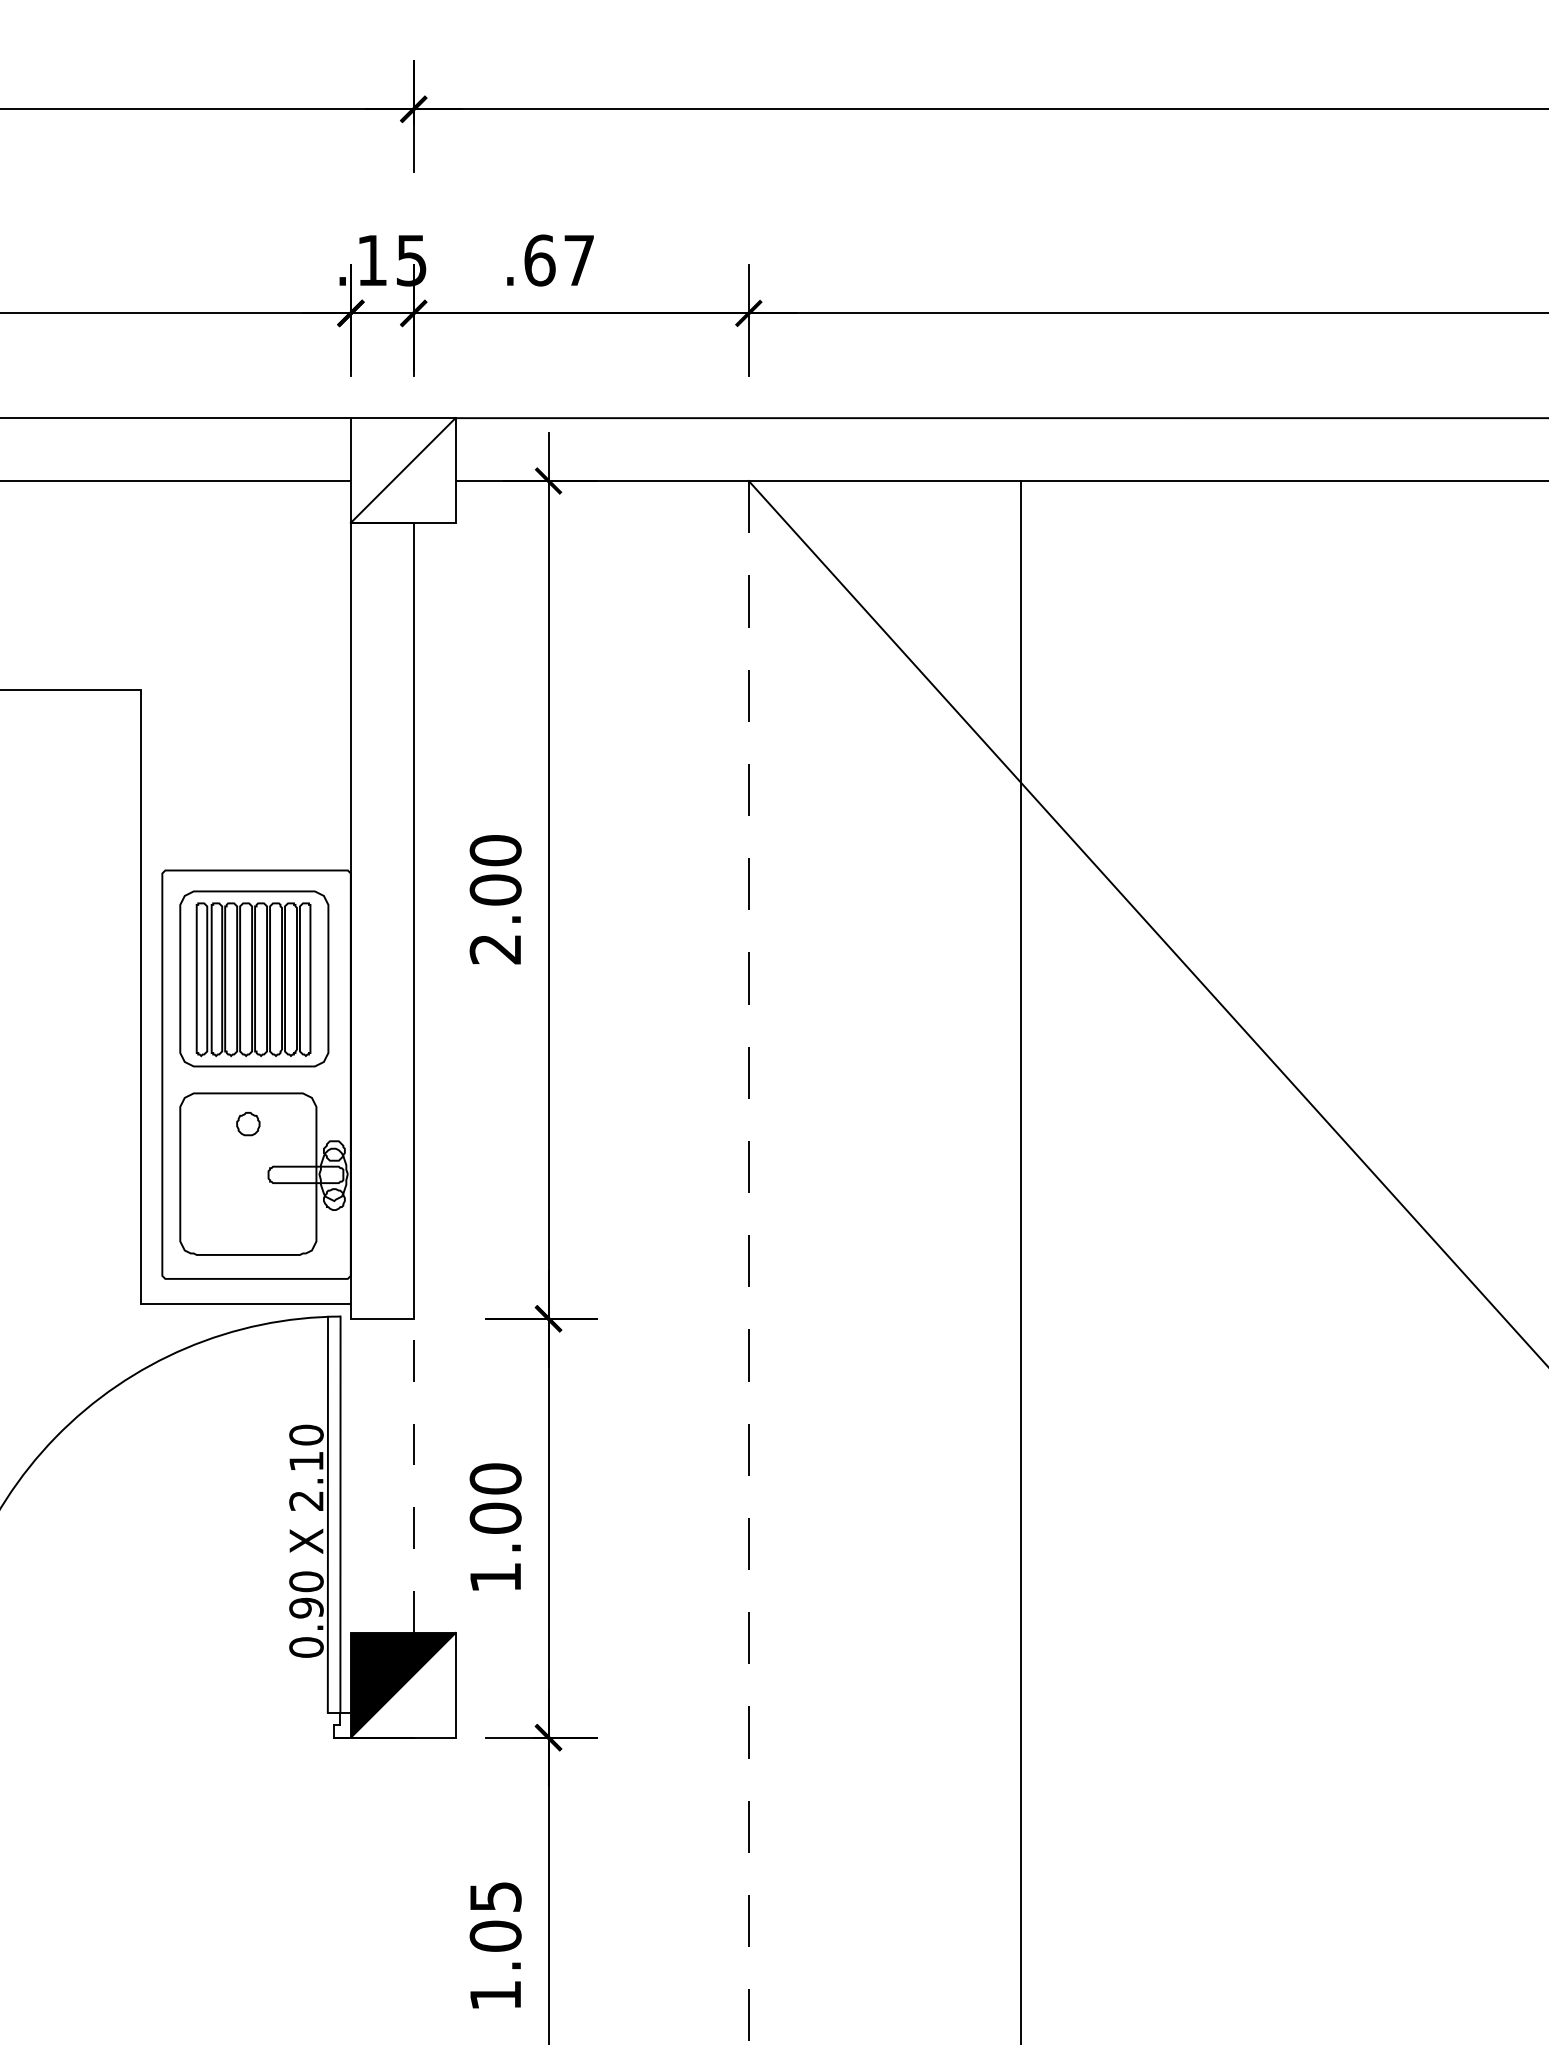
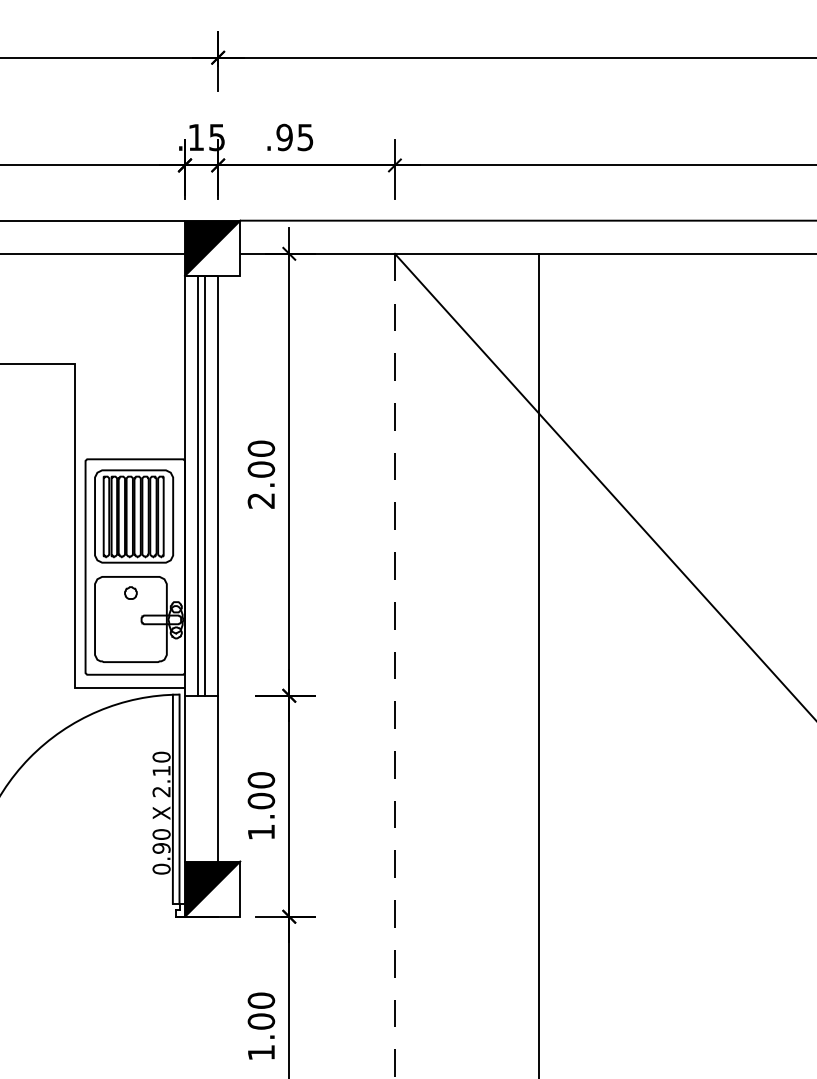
text: (558, 260) -> (294, 137), .67 -> .95
fill: (402, 468) -> (212, 247), added
line: (376, 920) -> (198, 485), added
line: (387, 920) -> (204, 485), added
line: (351, 1475) -> (185, 778), added
line: (414, 1475) -> (218, 778), dashed -> solid
text: (495, 1896) -> (261, 1000), 1.05 -> 1.00

